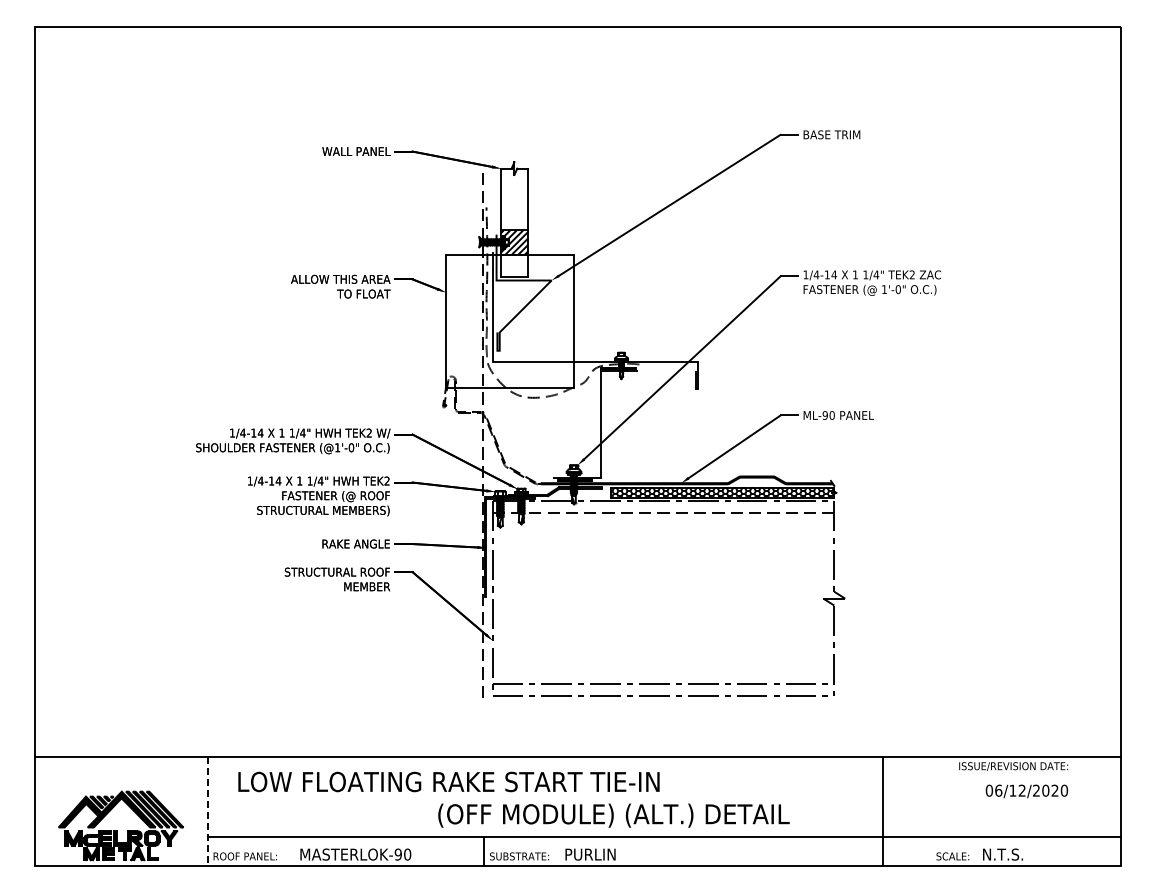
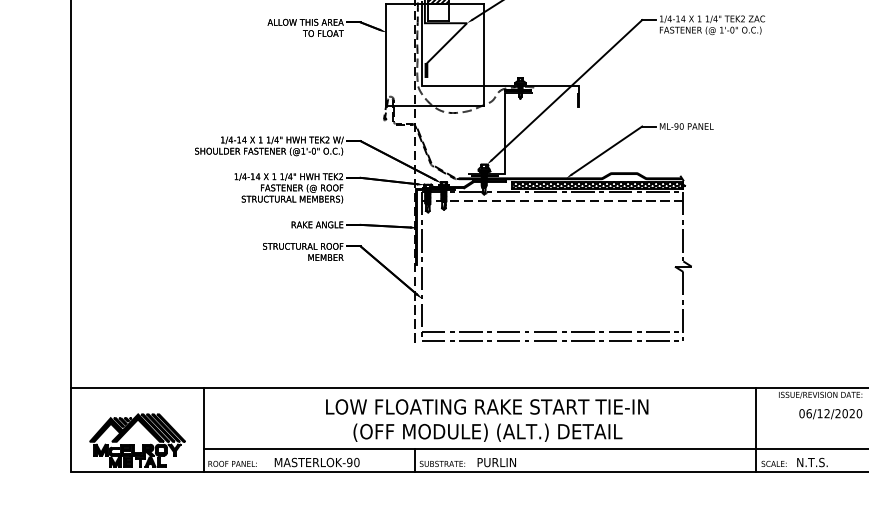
text: (448, 781) -> (486, 406), moved
line: (207, 811) -> (203, 429), dashed -> solid
line: (883, 811) -> (756, 429), moved
text: (613, 815) -> (487, 432), moved

